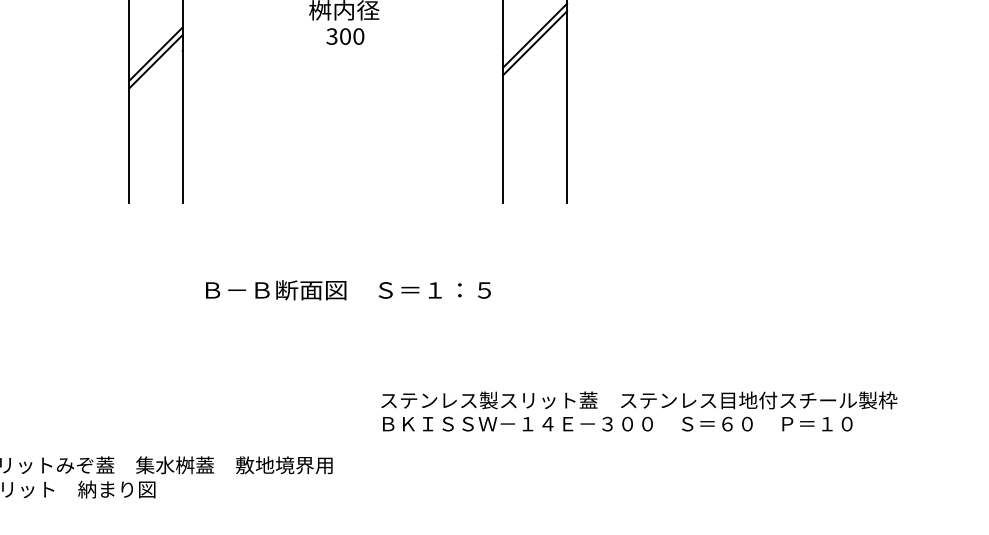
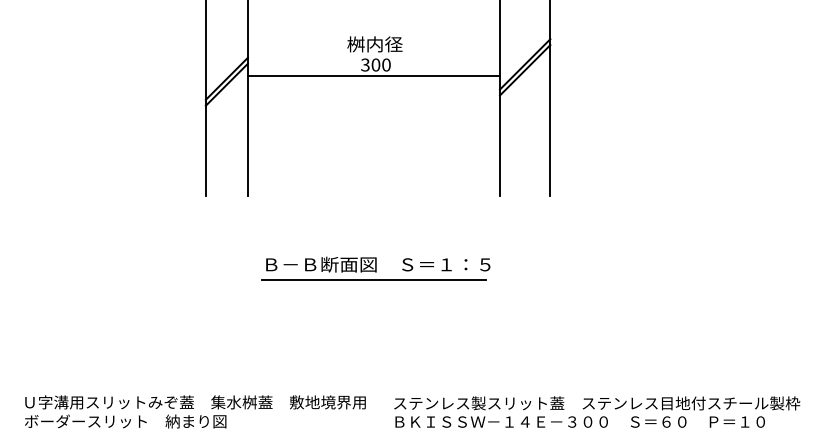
line: (342, 51) -> (373, 76), added
line: (342, 309) -> (373, 279), added
text: (639, 410) -> (597, 411), moved

